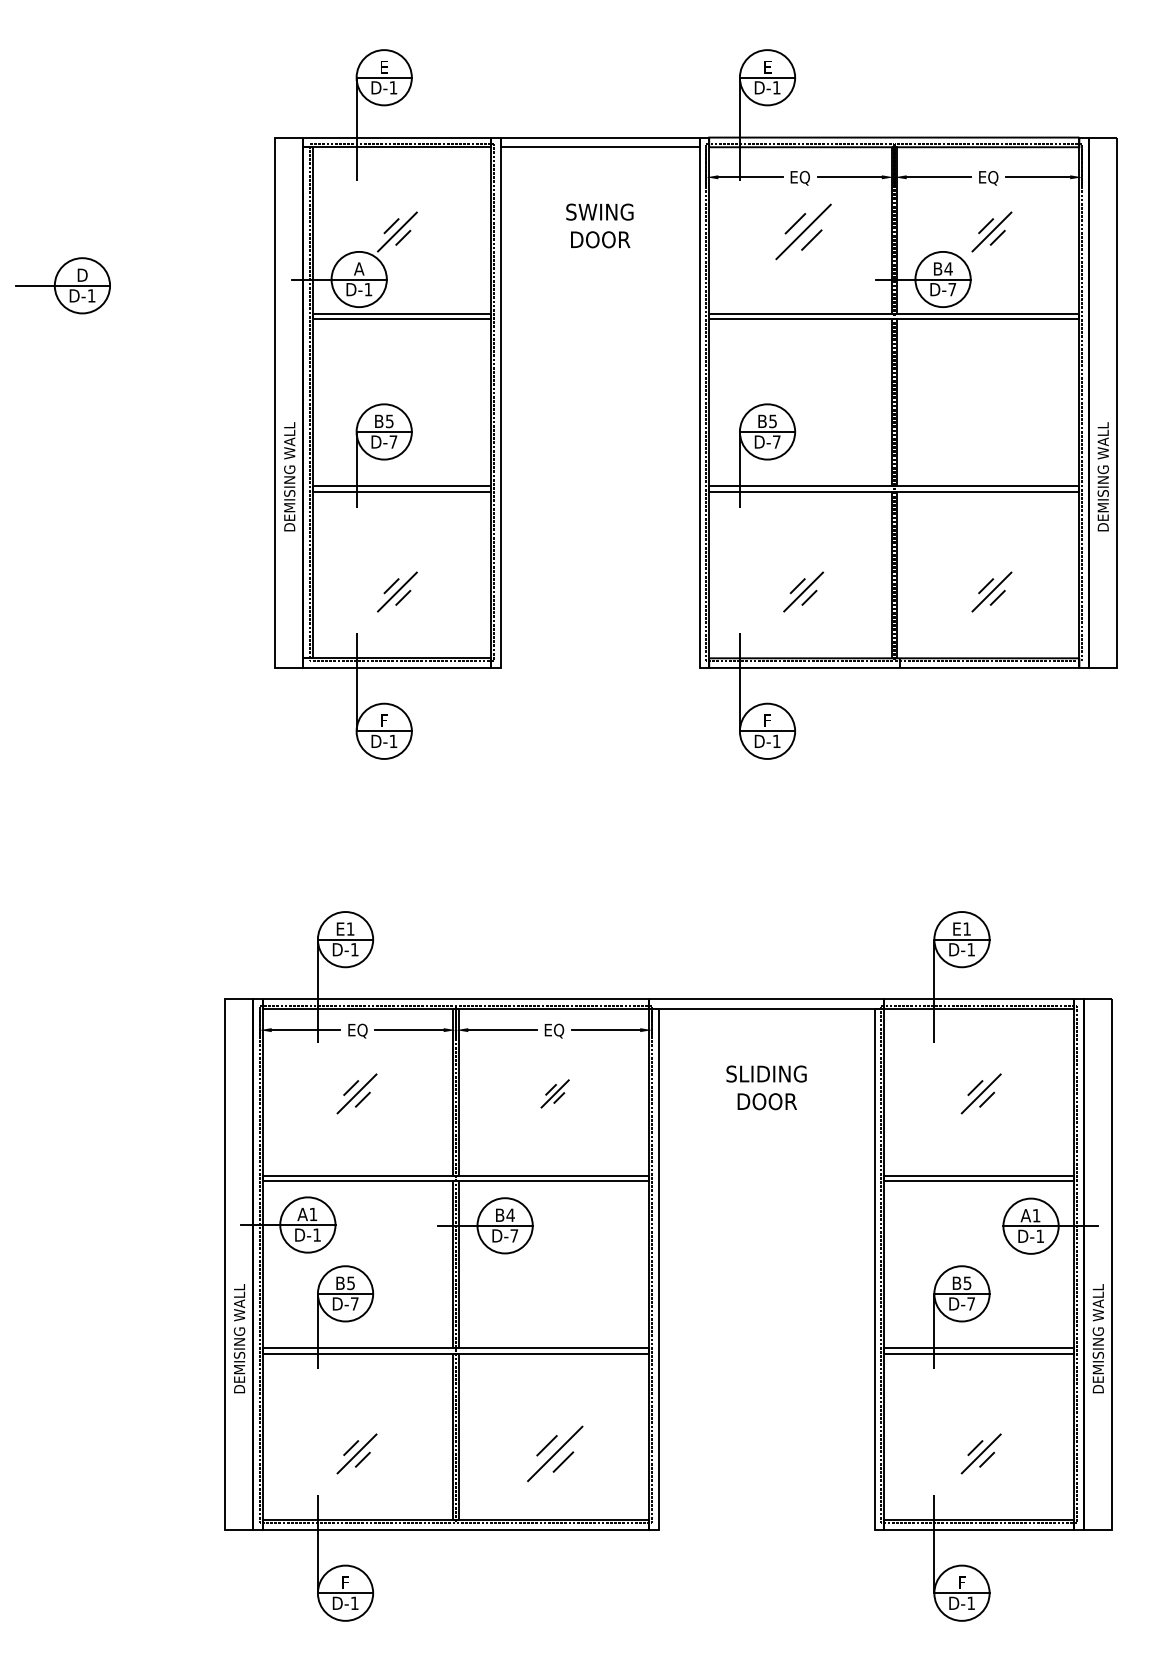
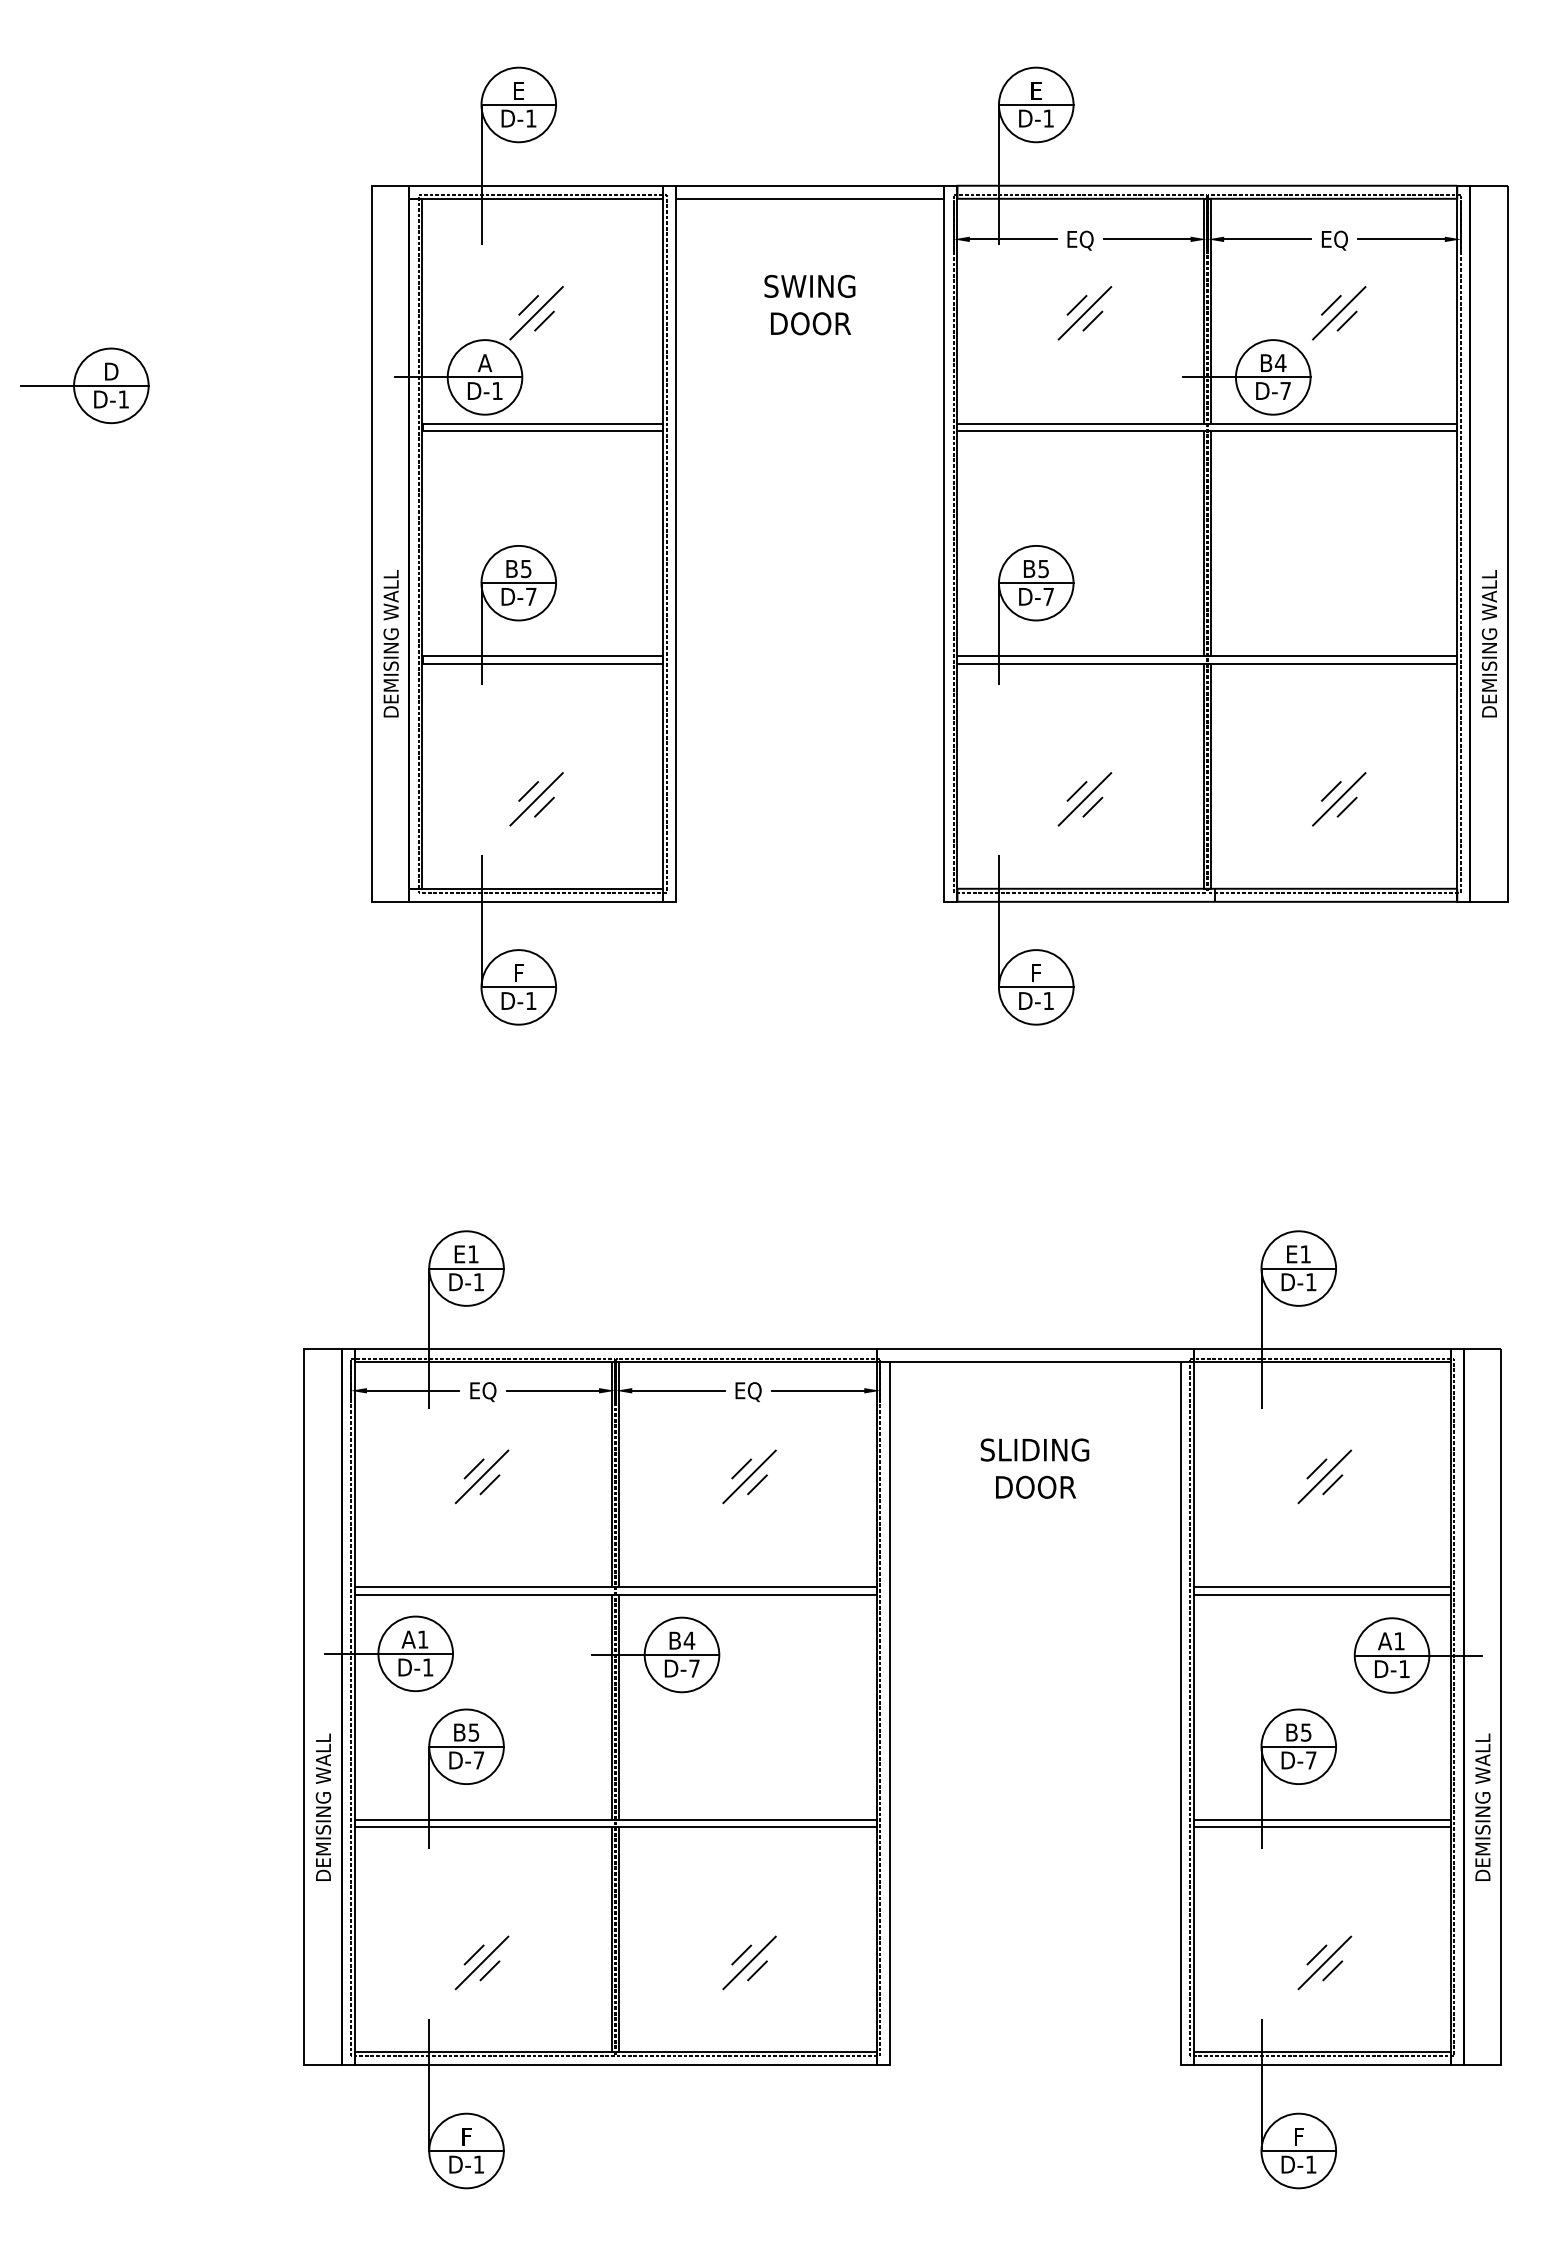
part: (803, 232) -> (1084, 313), size x0.71
part: (555, 1093) -> (749, 1476), size x1.43
part: (555, 1453) -> (749, 1962), size x0.71

